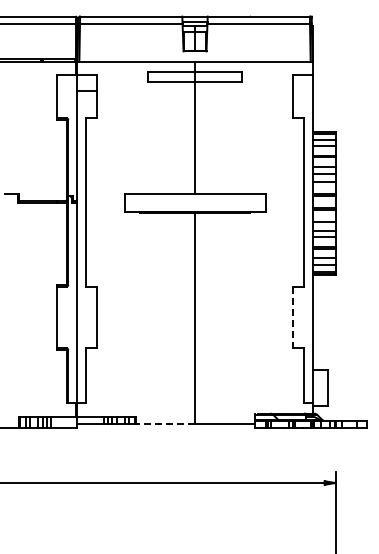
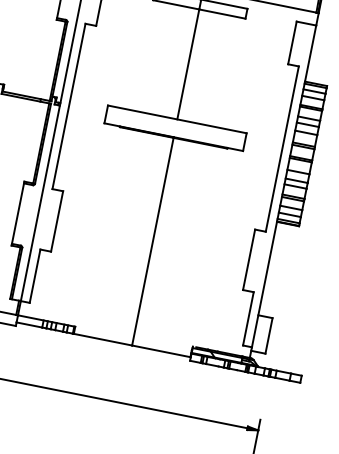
line: (293, 317) -> (249, 259), dashed -> solid
line: (165, 424) -> (103, 339), dashed -> solid

